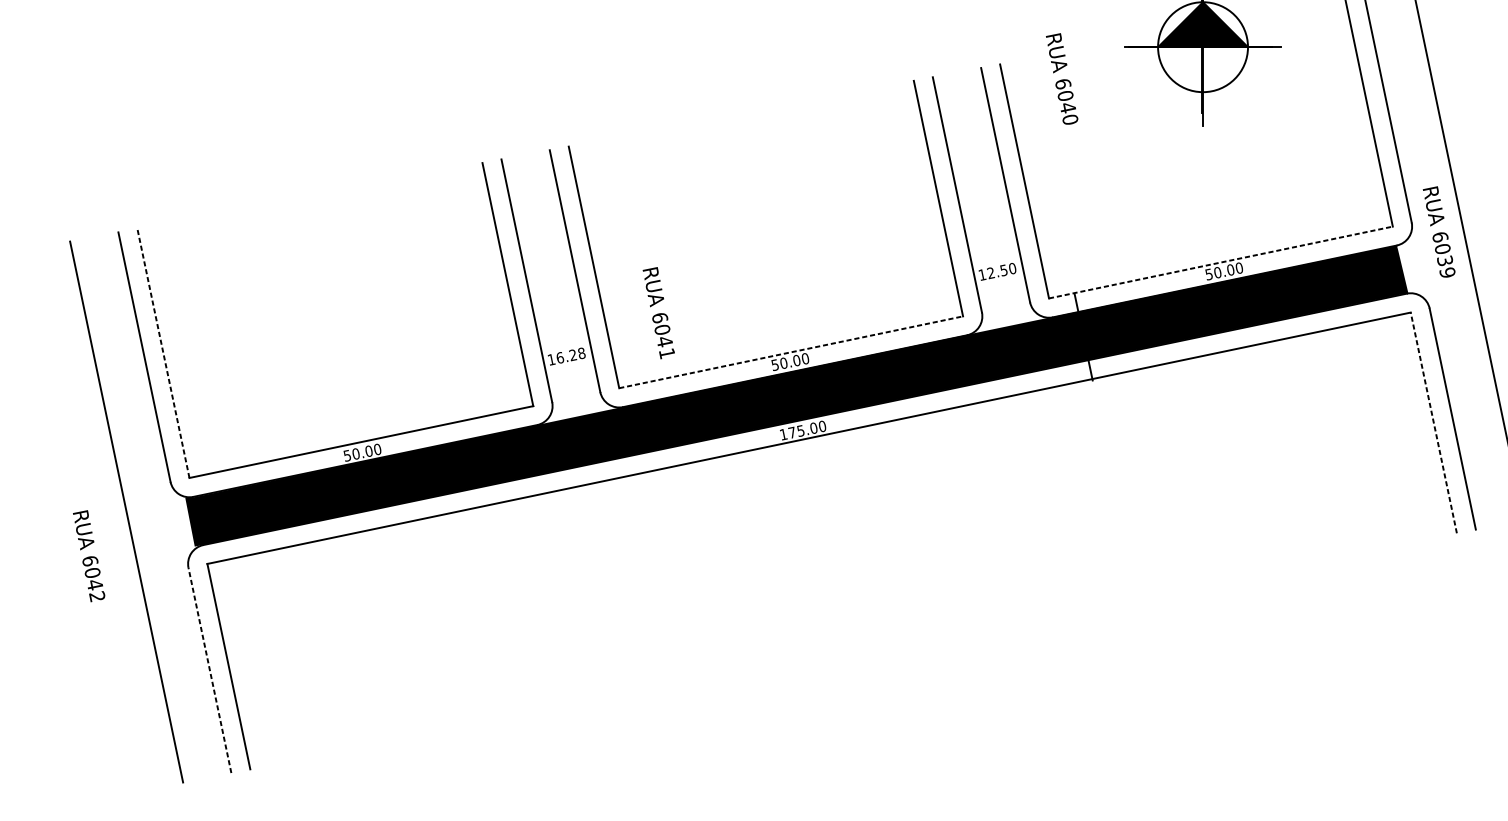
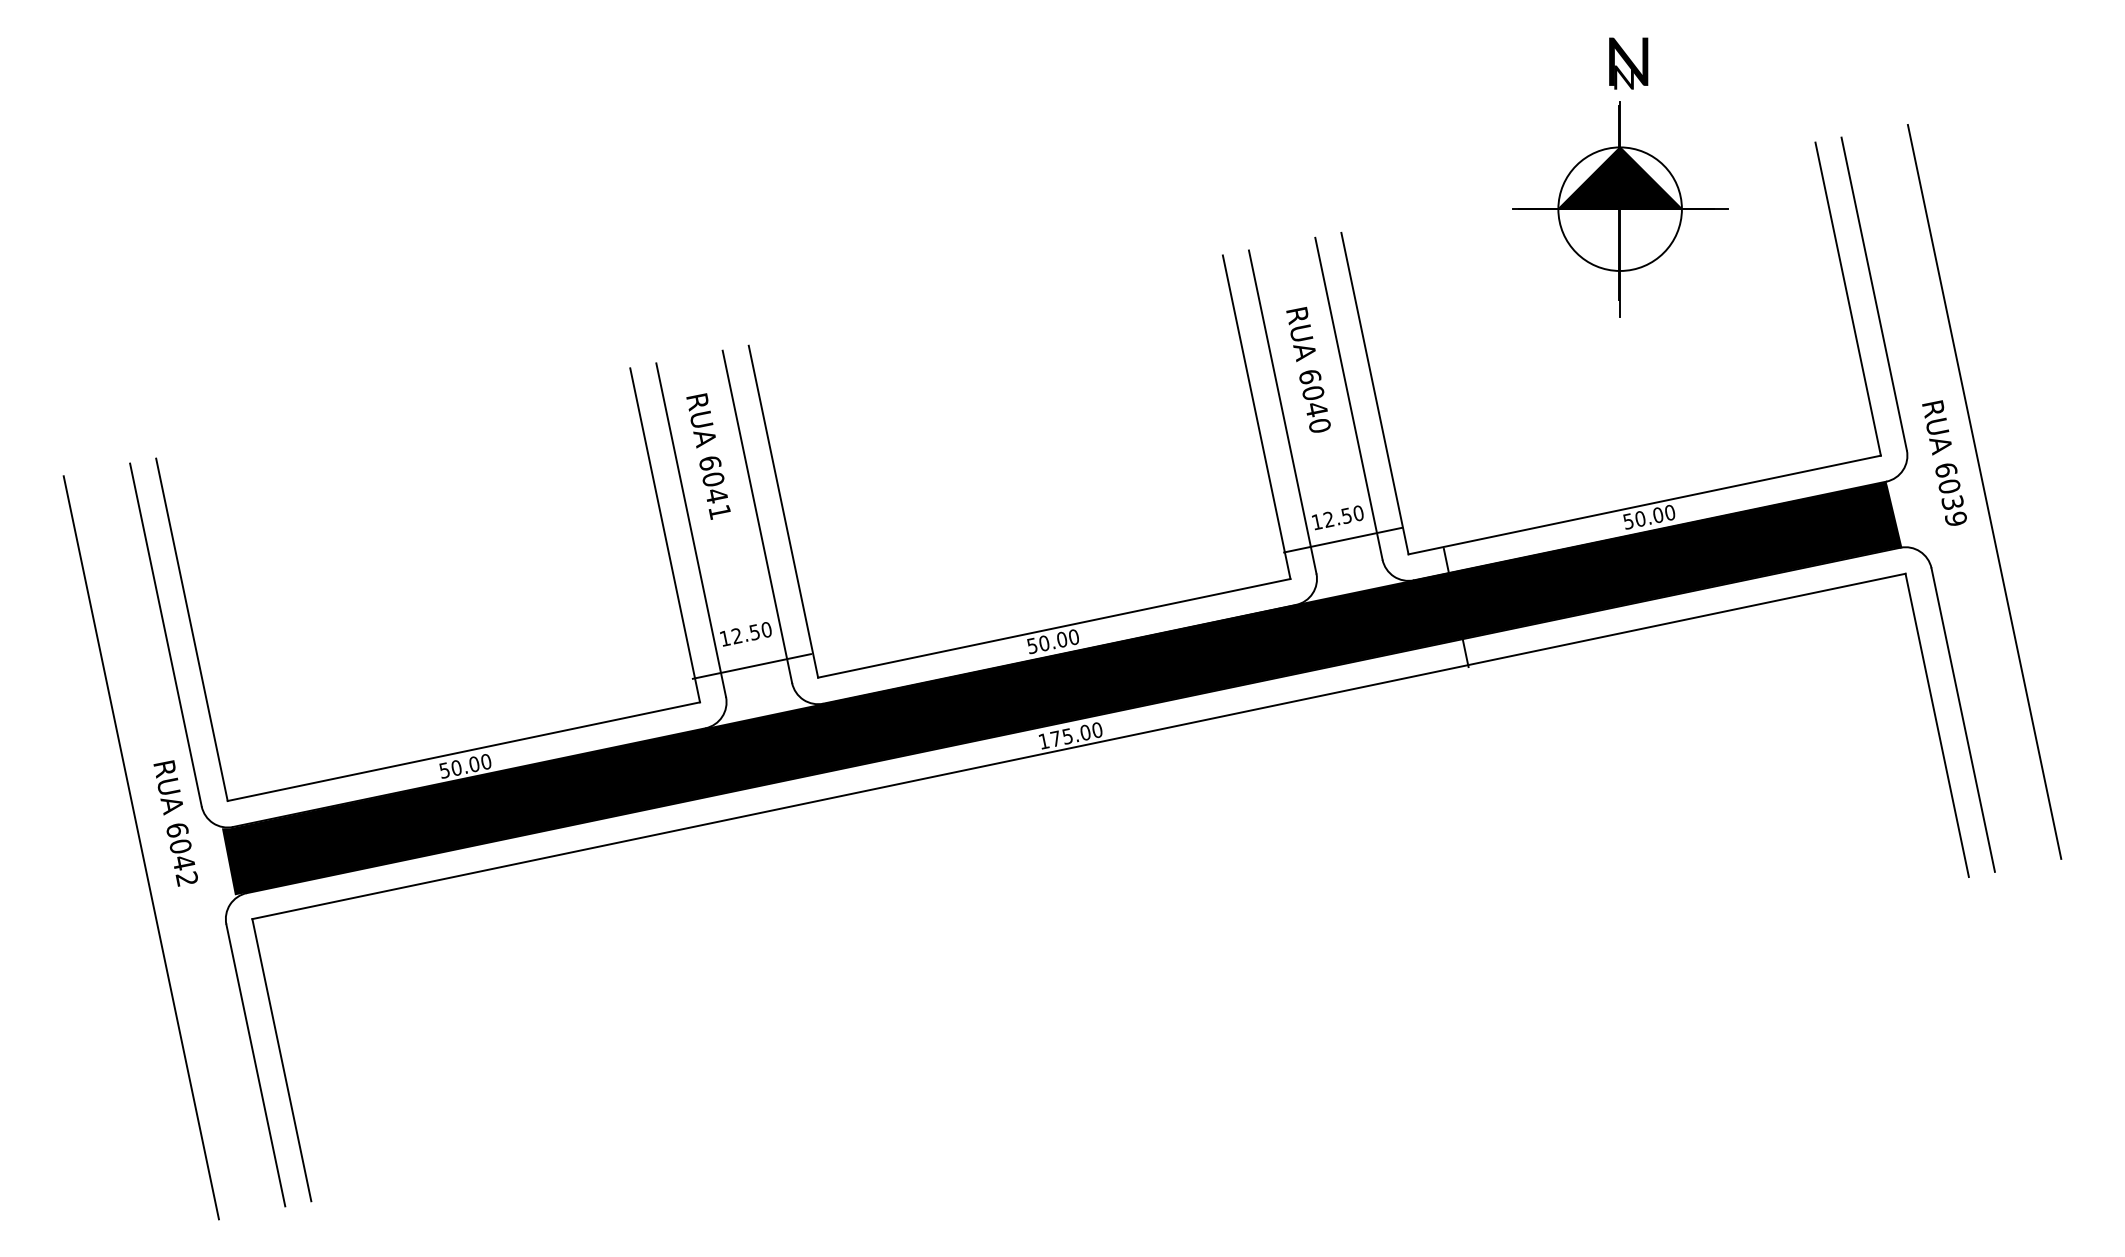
text: (1062, 78) -> (1308, 369), moved
line: (1221, 262) -> (1645, 504), dashed -> solid
line: (1001, 287) -> (1343, 539), added
text: (658, 313) -> (708, 456), moved
line: (791, 352) -> (1054, 628), dashed -> solid
line: (163, 353) -> (191, 629), dashed -> solid
text: (570, 356) -> (751, 633), 16.28 -> 12.50
line: (570, 380) -> (751, 666), added
line: (1434, 423) -> (1937, 725), dashed -> solid
text: (88, 556) -> (175, 823), moved
line: (209, 670) -> (255, 1065), dashed -> solid

